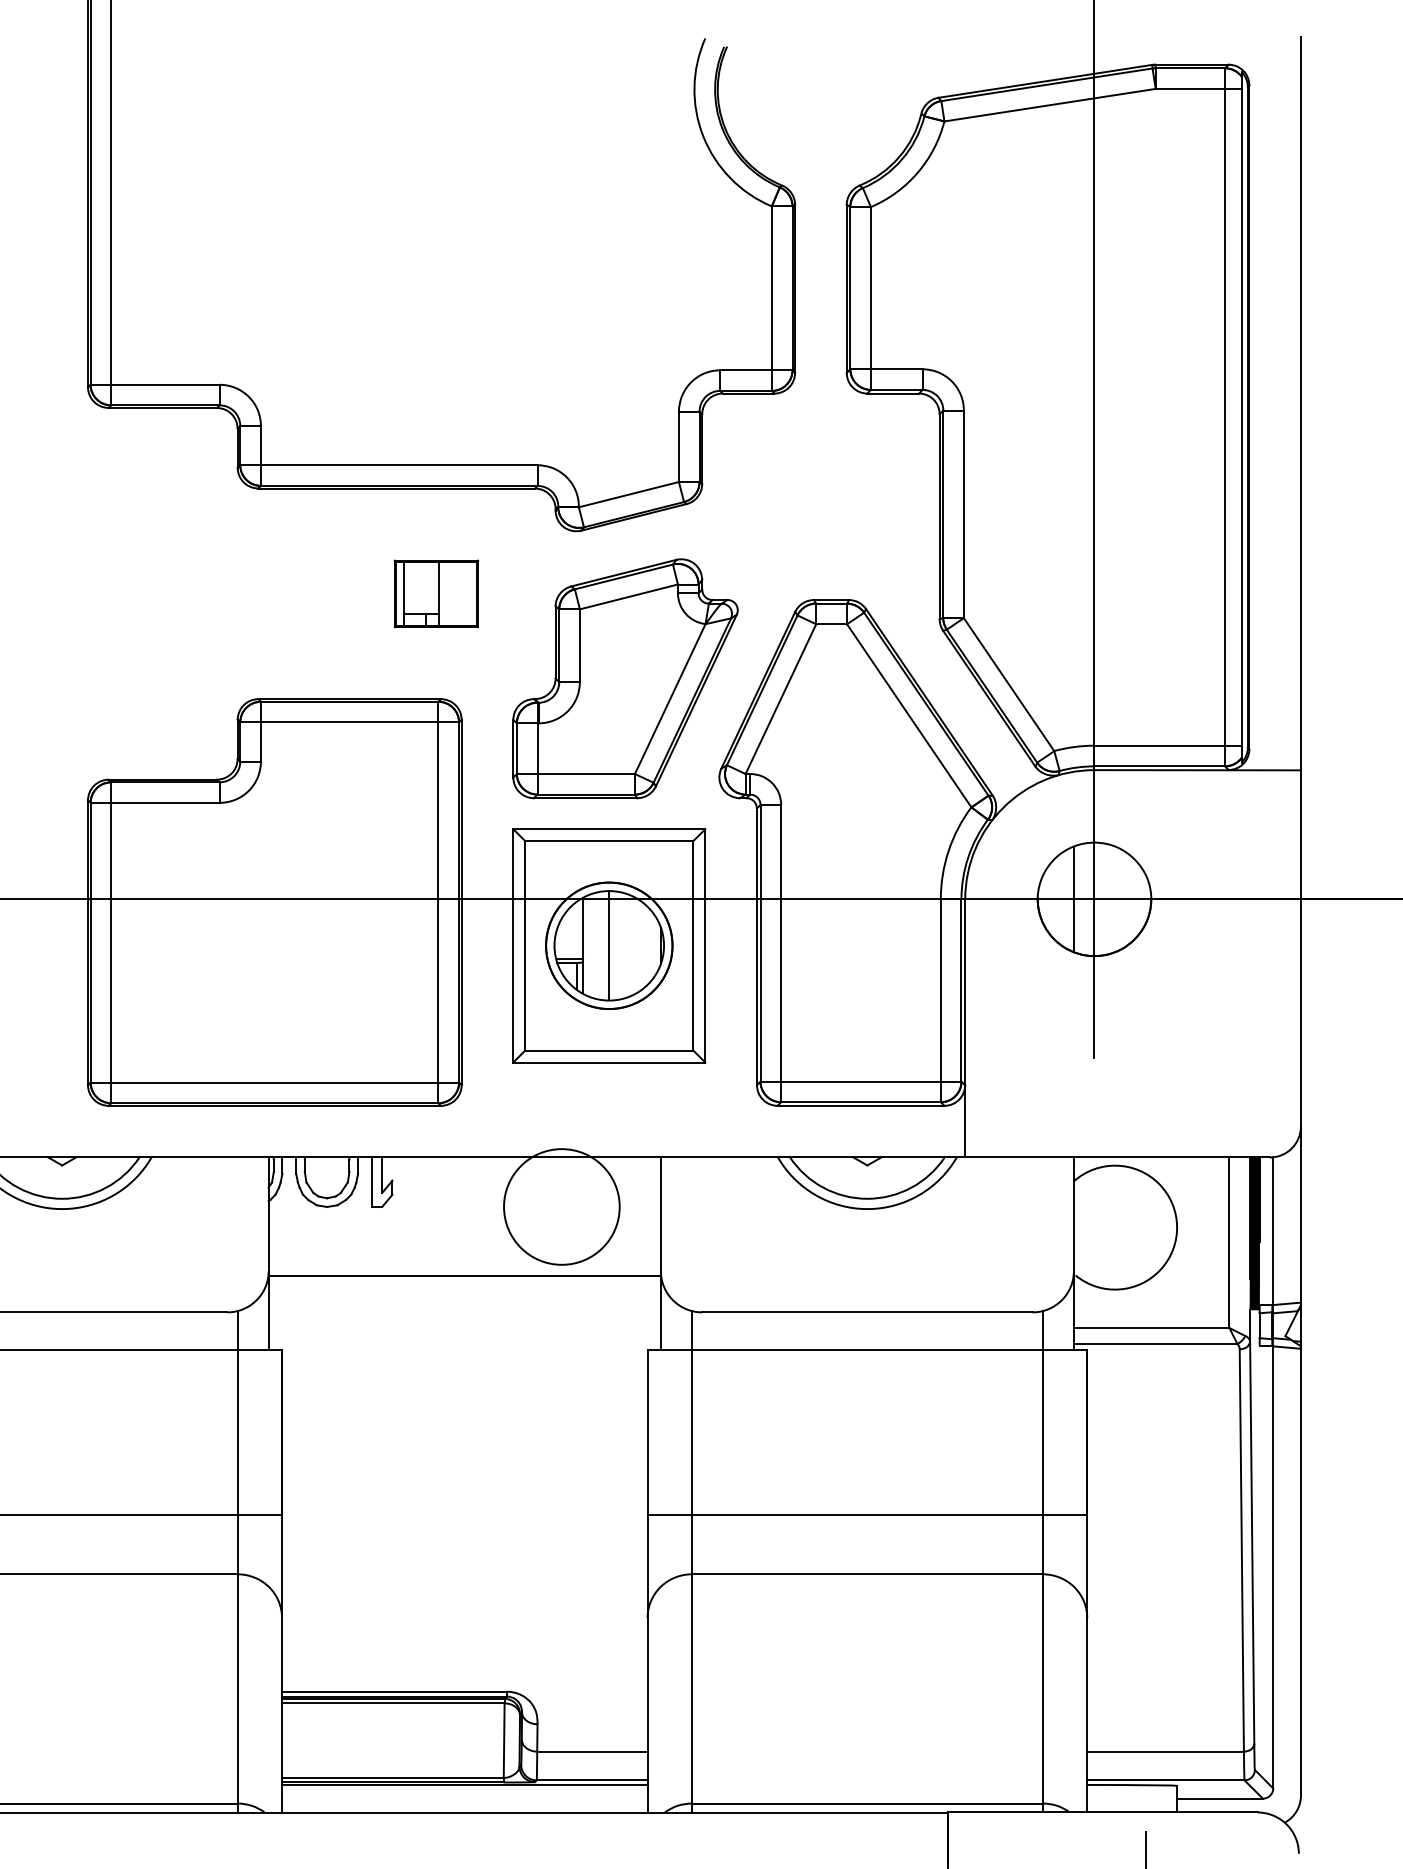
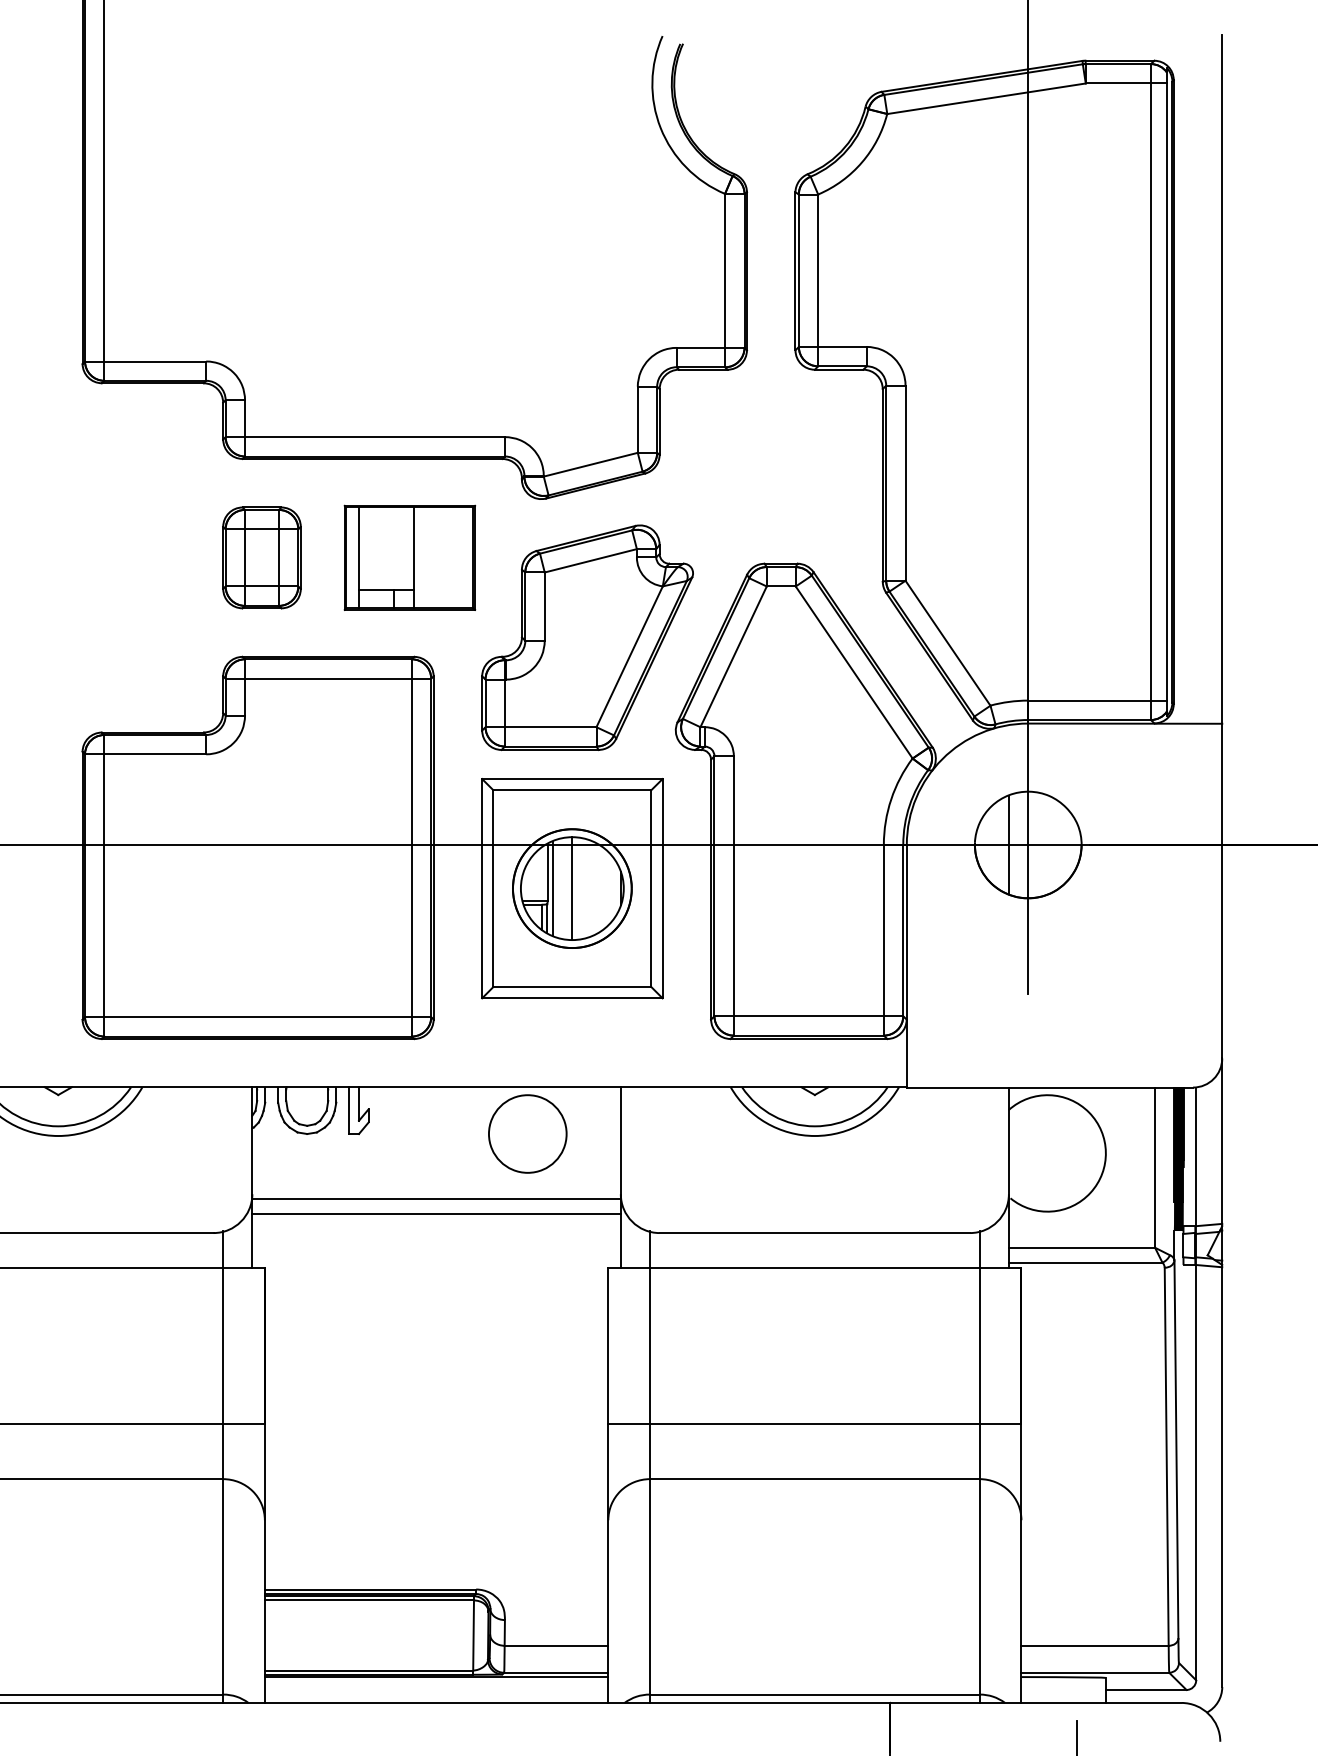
part: (278, 593) -> (261, 557), added
part: (436, 593) -> (410, 557), size x1.67
line: (588, 945) -> (552, 888), added
circle: (561, 1206) -> (527, 1133), size x0.71
line: (464, 1292) -> (436, 1214), added

